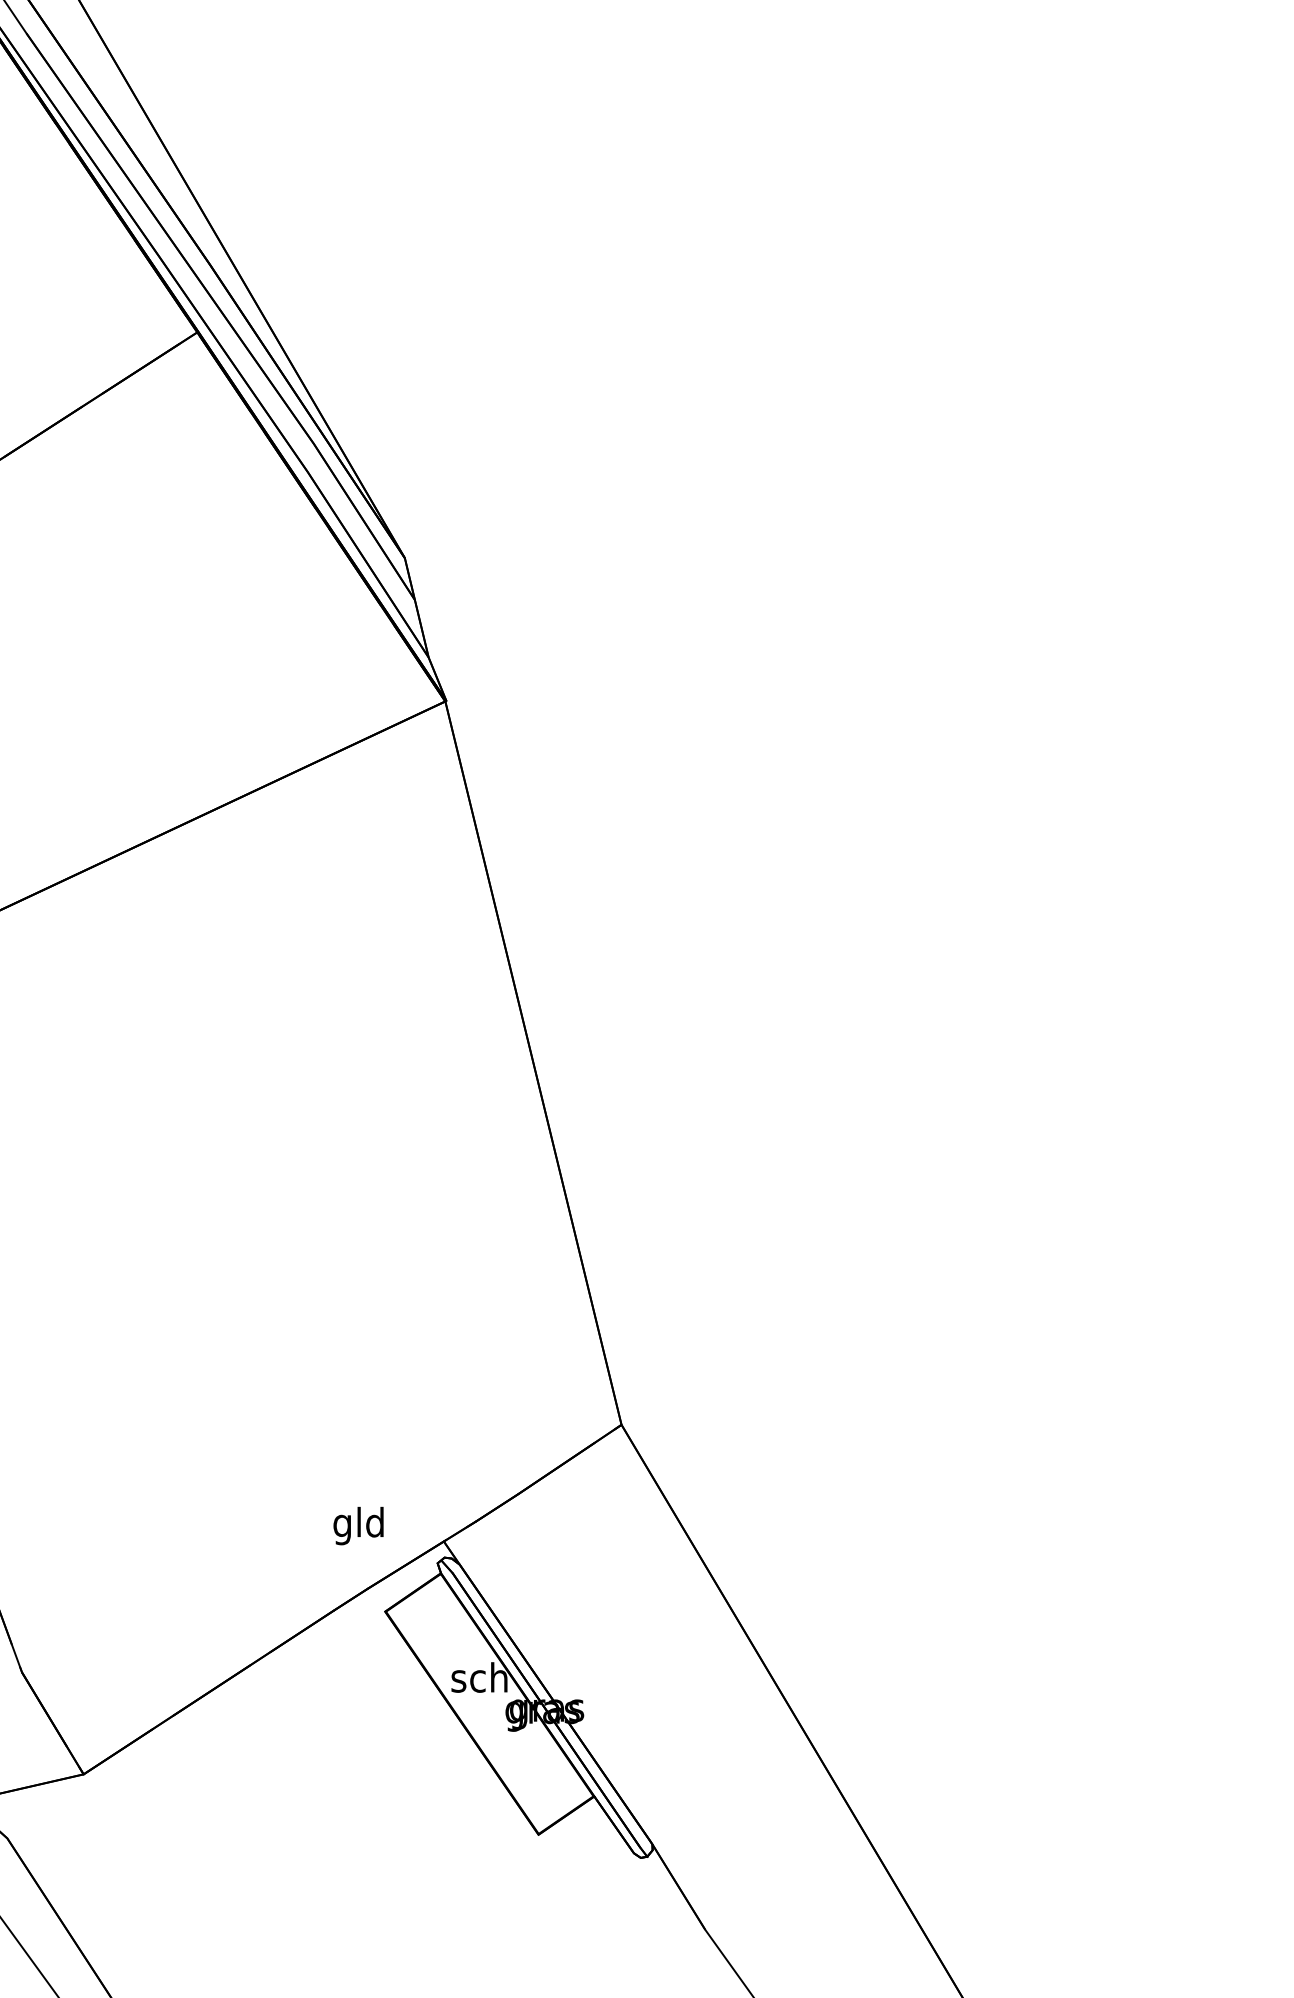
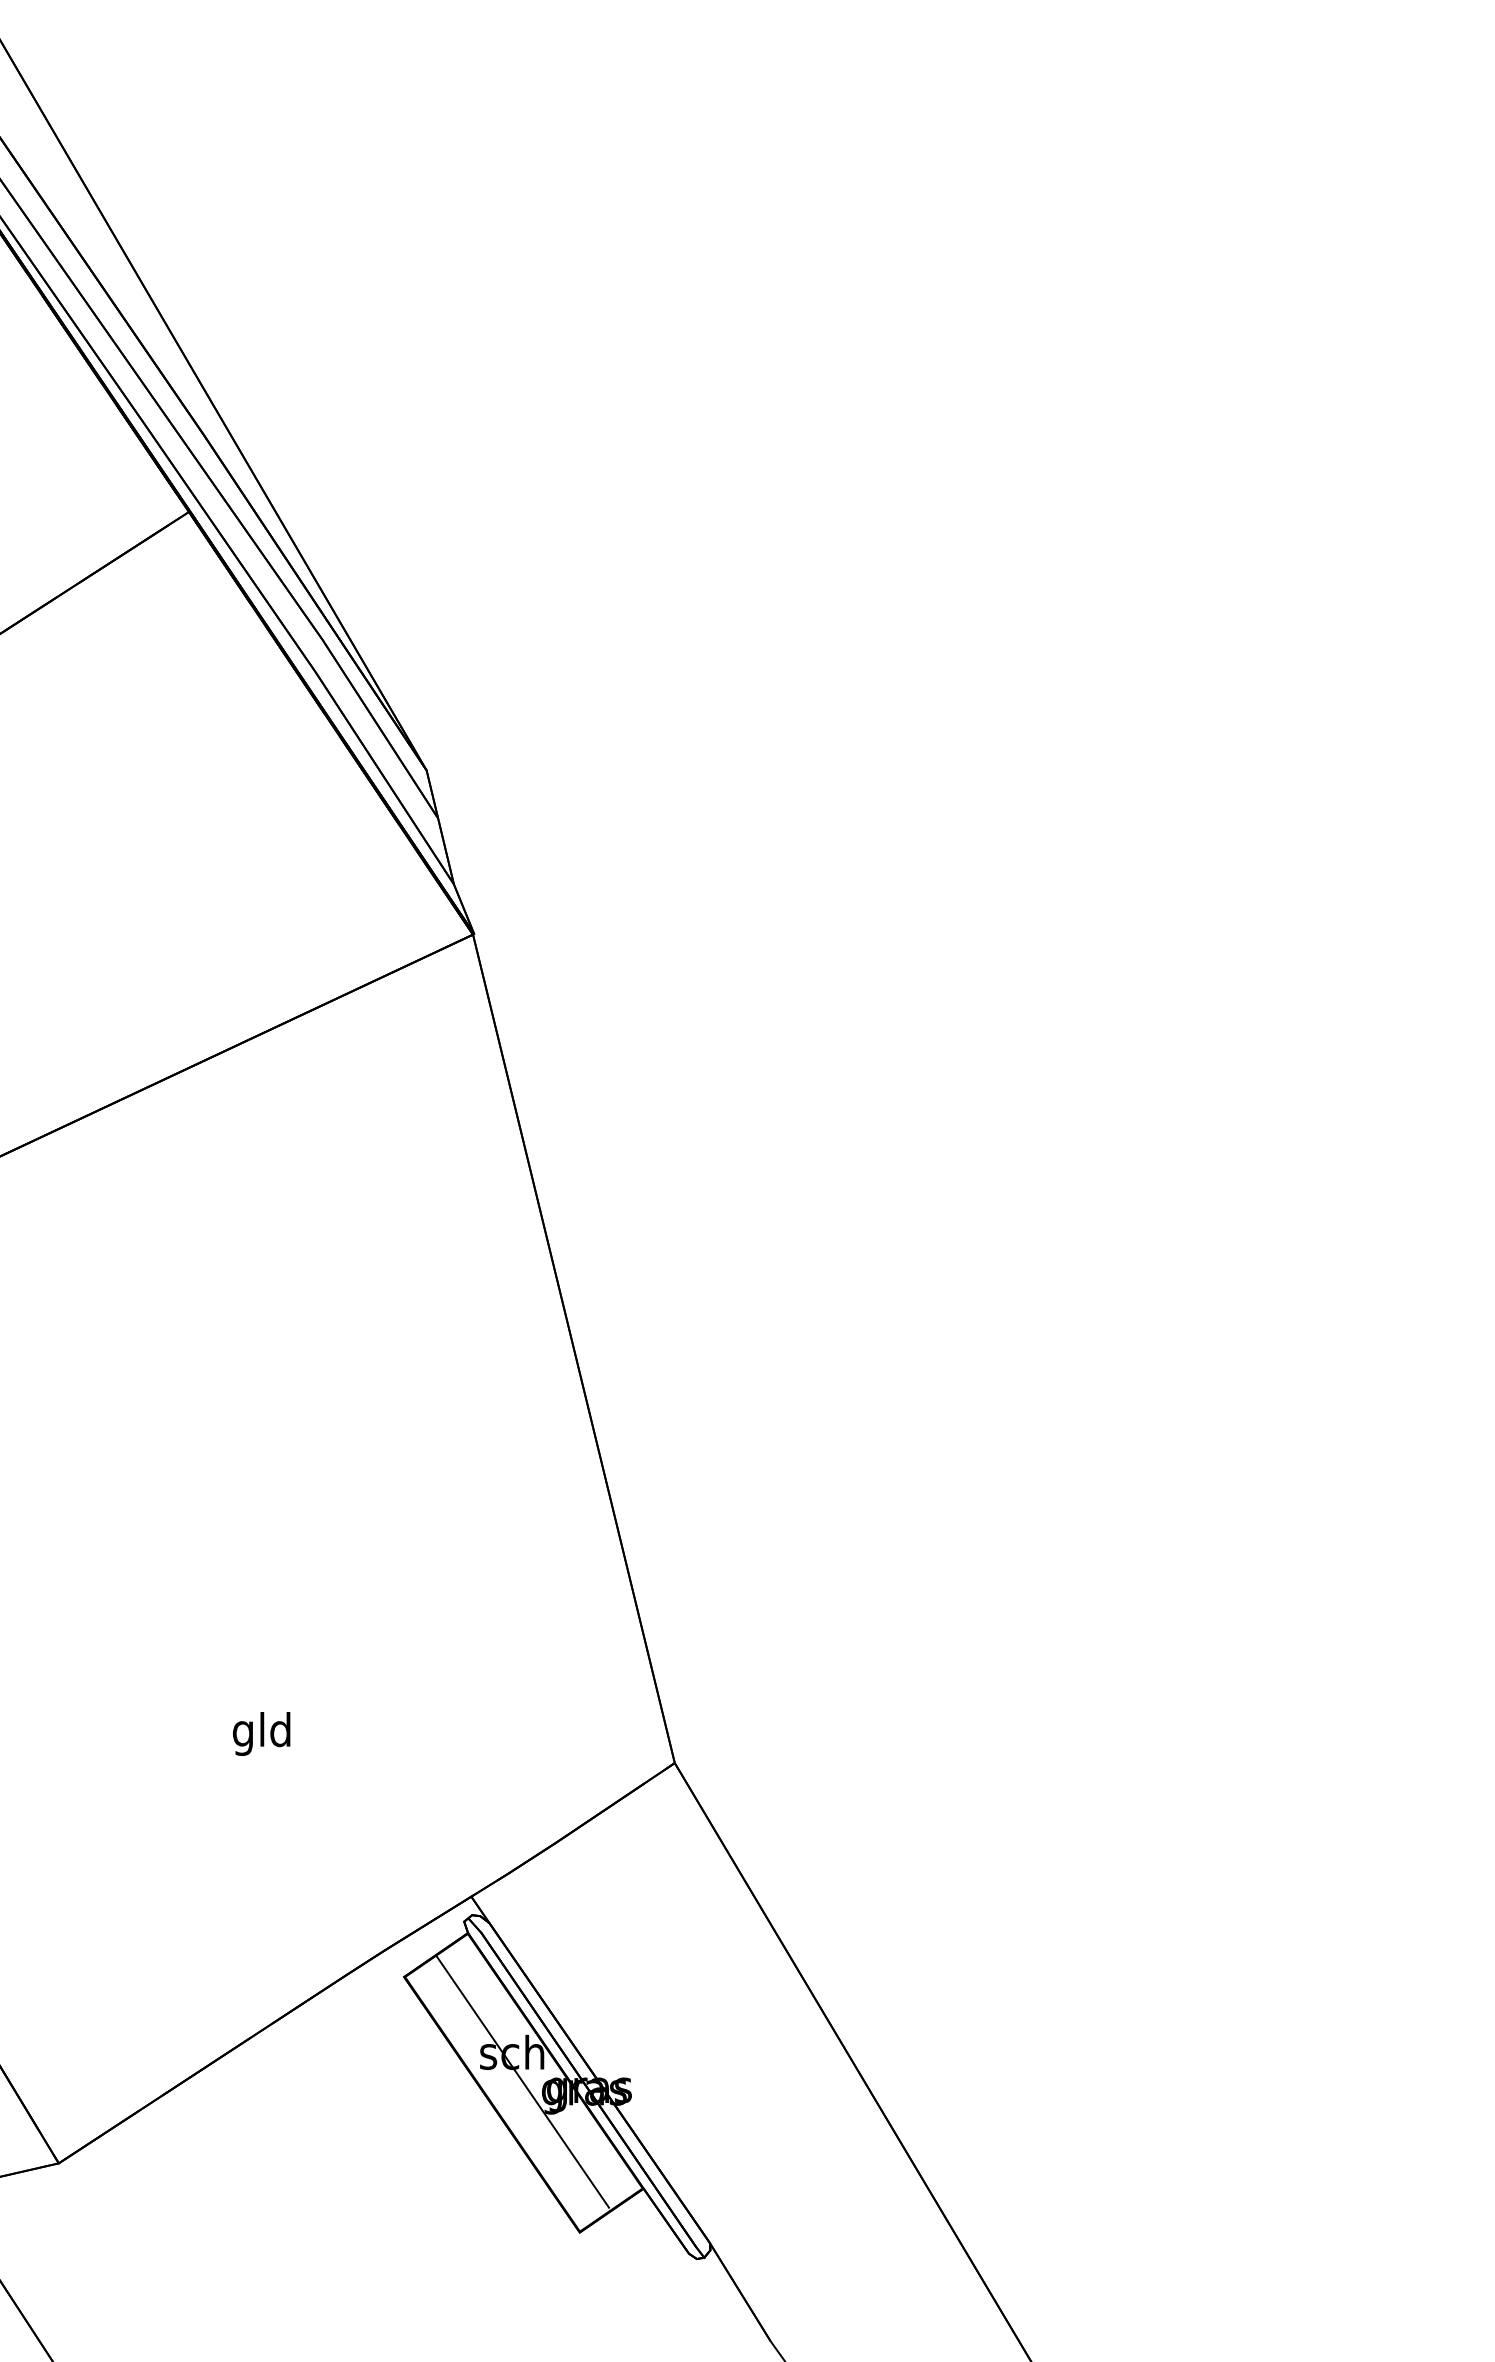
text: (358, 1525) -> (261, 1733), moved
line: (488, 1702) -> (522, 2081), added

